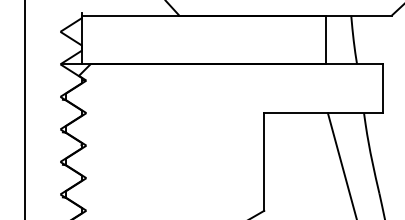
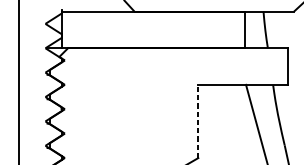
line: (264, 161) -> (198, 121), solid -> dashed

